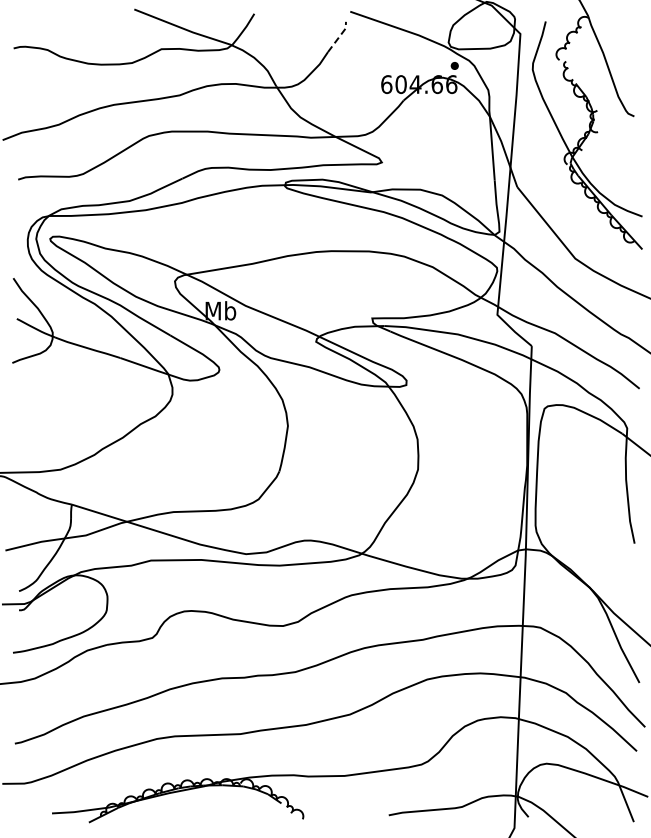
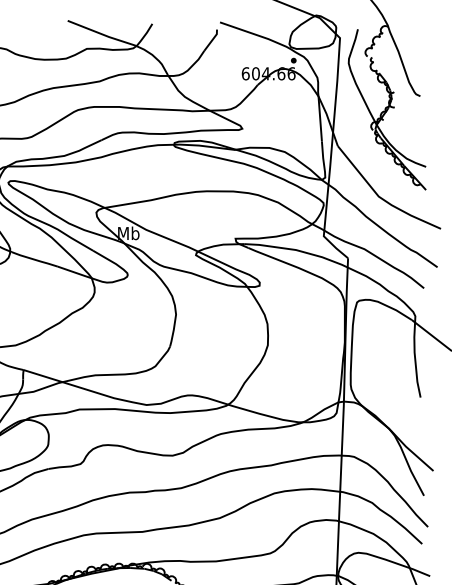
line: (339, 37) -> (212, 40), dashed -> solid

